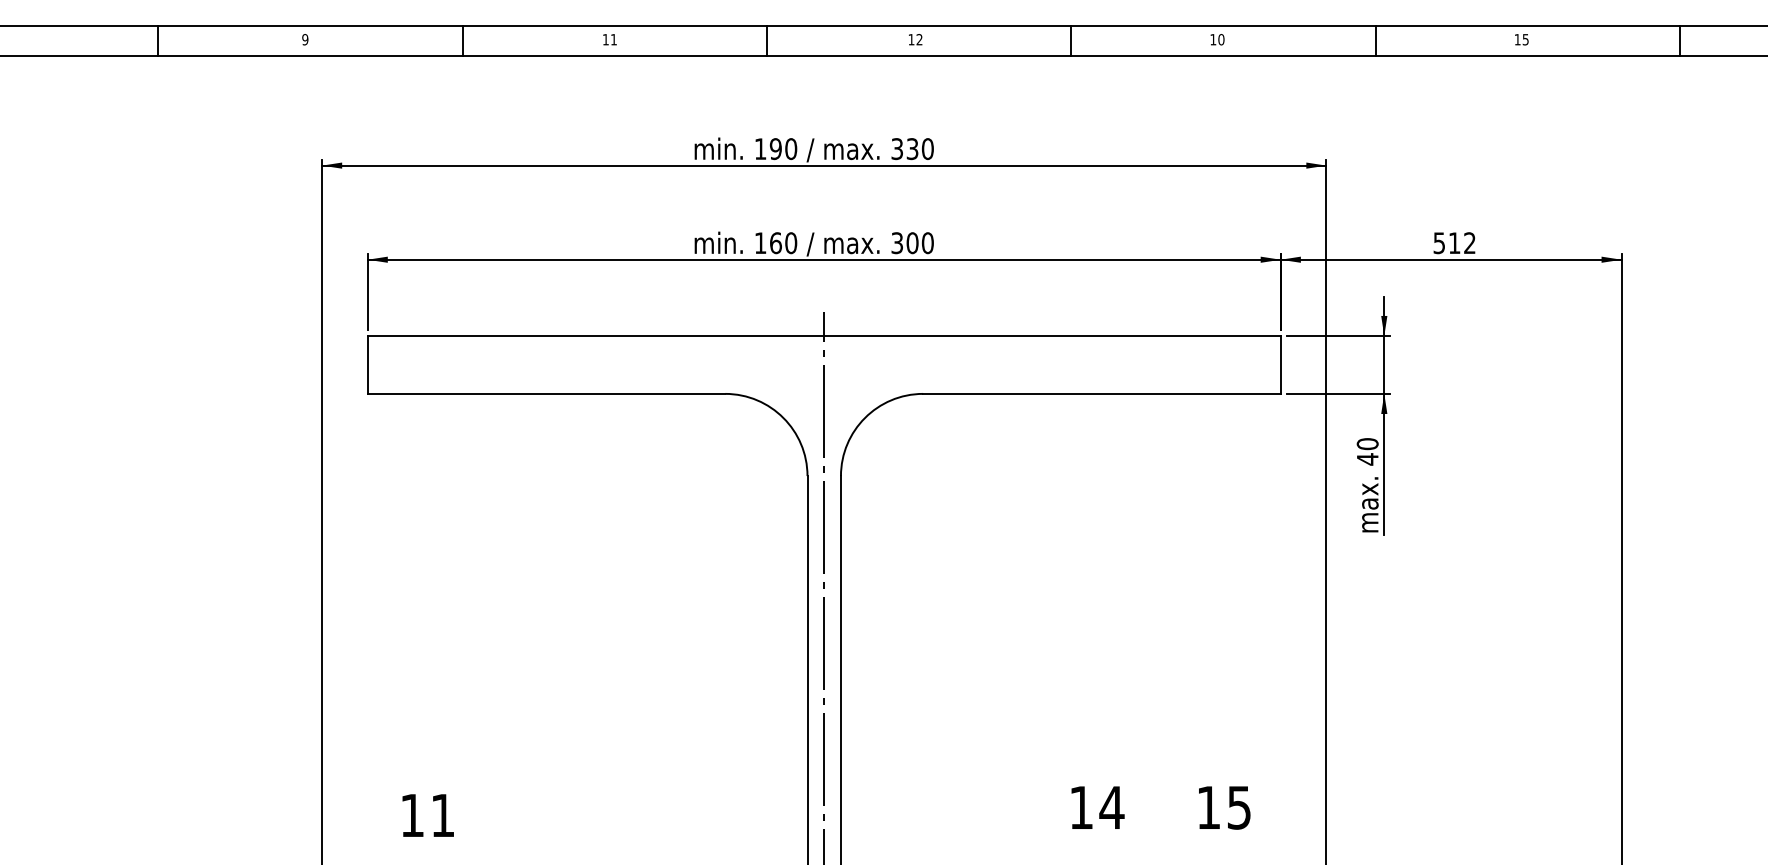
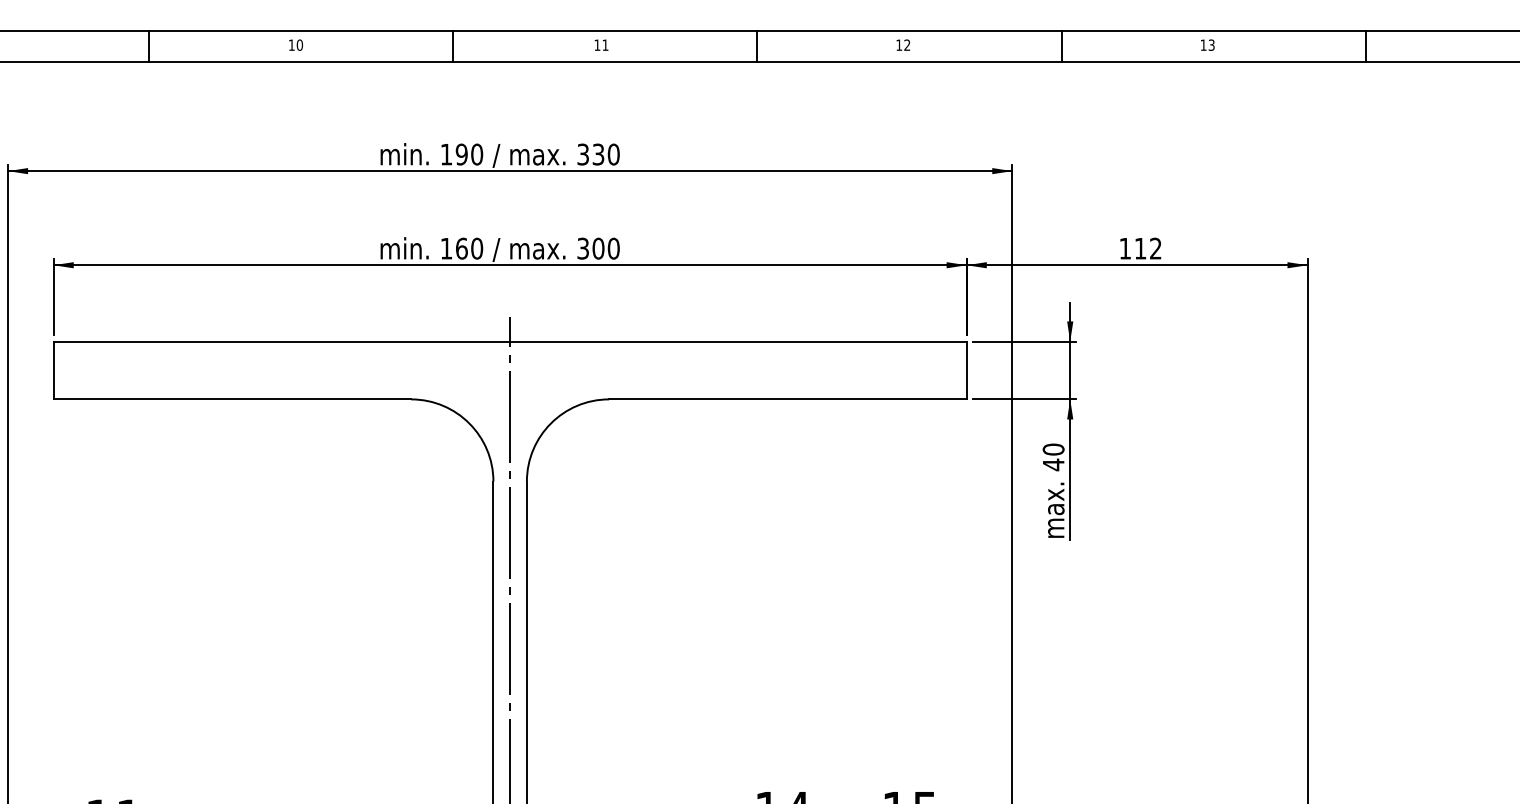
text: (613, 39) -> (299, 45), 11 -> 10
text: (919, 39) -> (605, 45), 12 -> 11
text: (1221, 39) -> (907, 45), 10 -> 12
text: (1525, 39) -> (1211, 45), 15 -> 13
text: (1438, 243) -> (1124, 249), 512 -> 112

